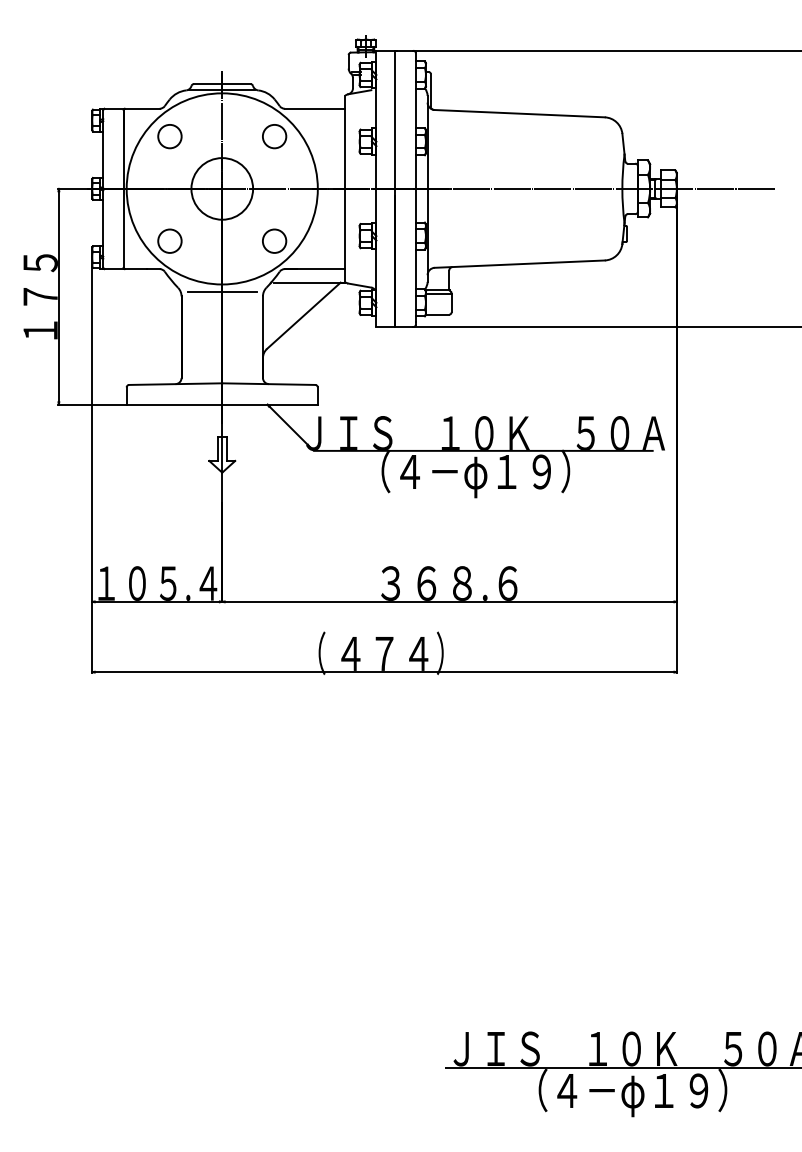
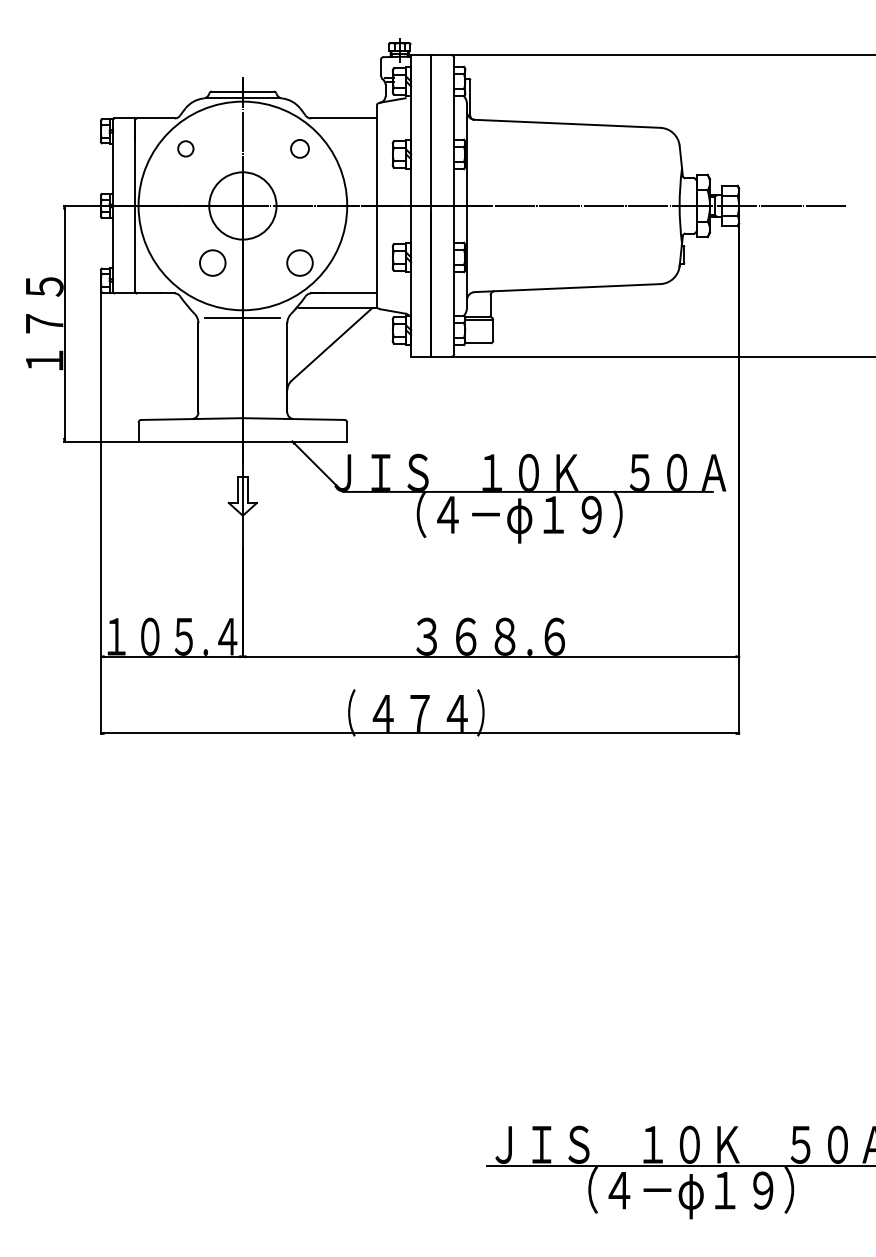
circle: (169, 136) -> (185, 148), size x0.6
circle: (274, 136) -> (299, 148), size x0.7
circle: (169, 240) -> (212, 262), moved

